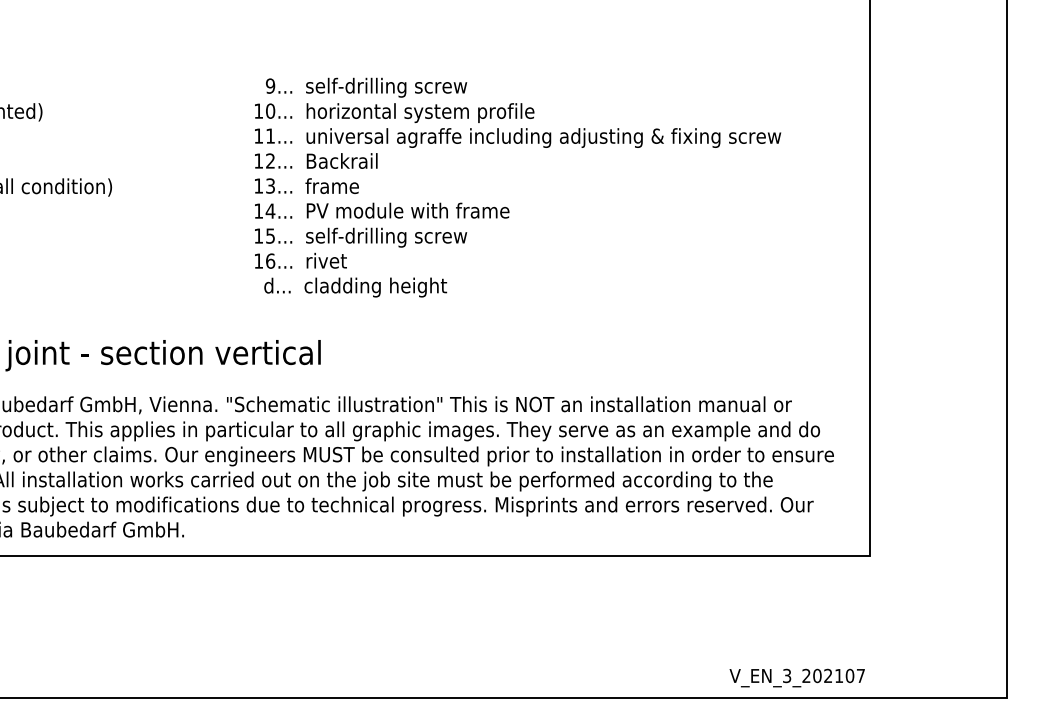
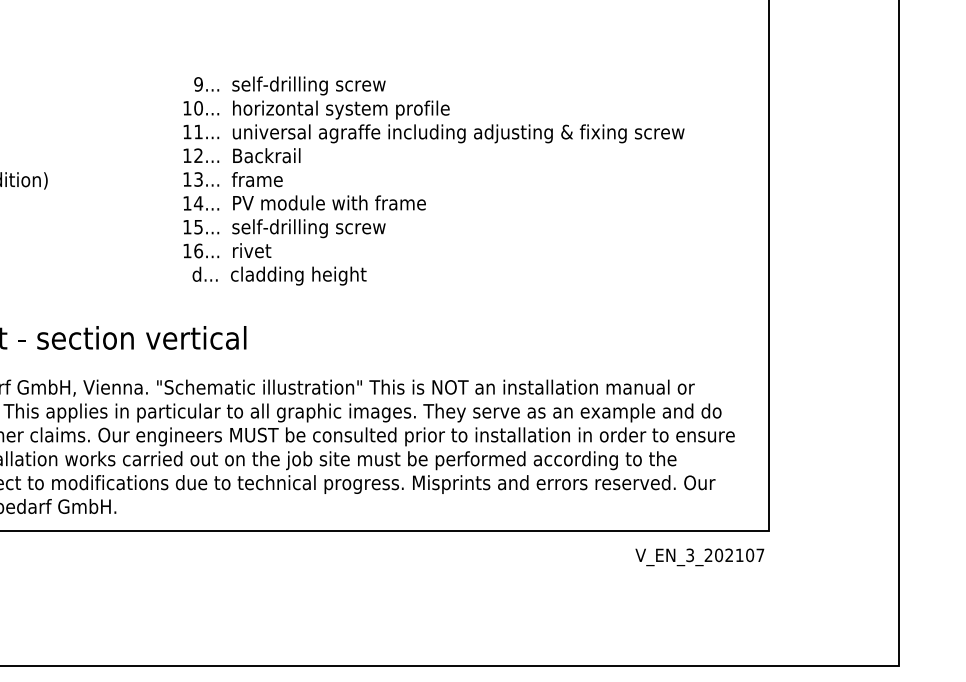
text: (796, 677) -> (699, 556), moved

